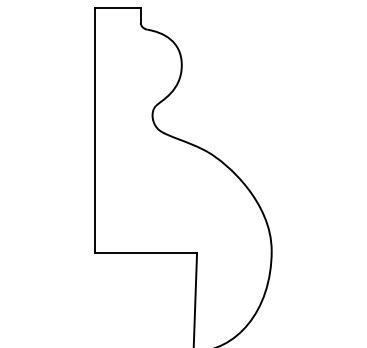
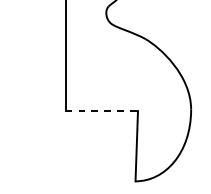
line: (146, 253) -> (102, 111), solid -> dashed

